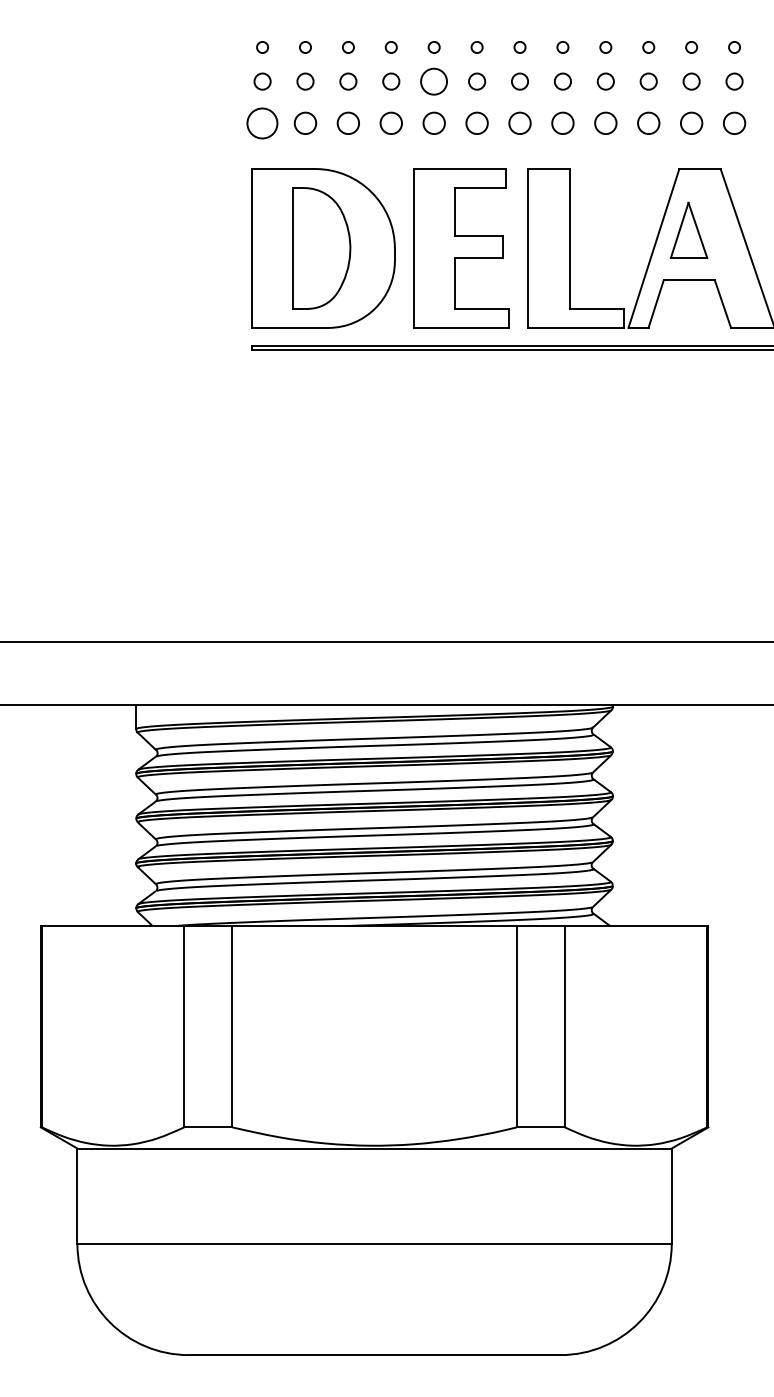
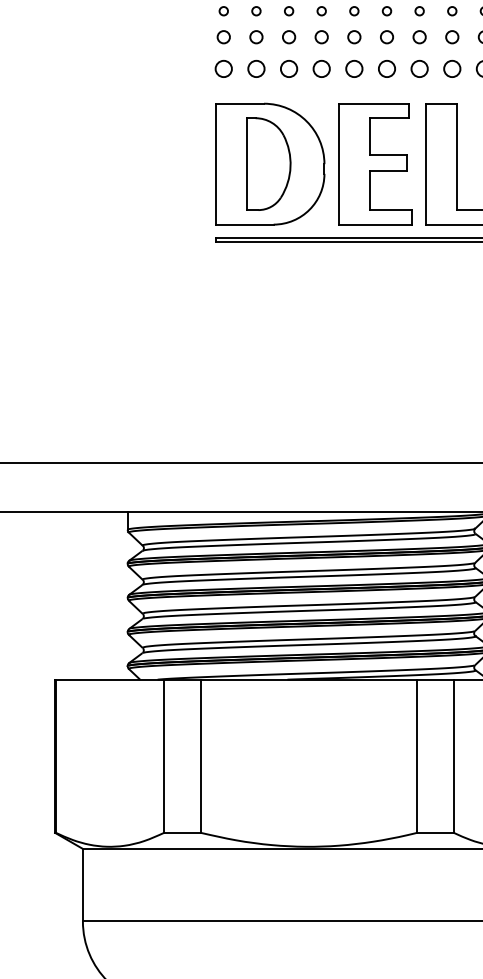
circle: (434, 81) -> (354, 37), size x0.62
circle: (262, 122) -> (223, 68), size x0.71

